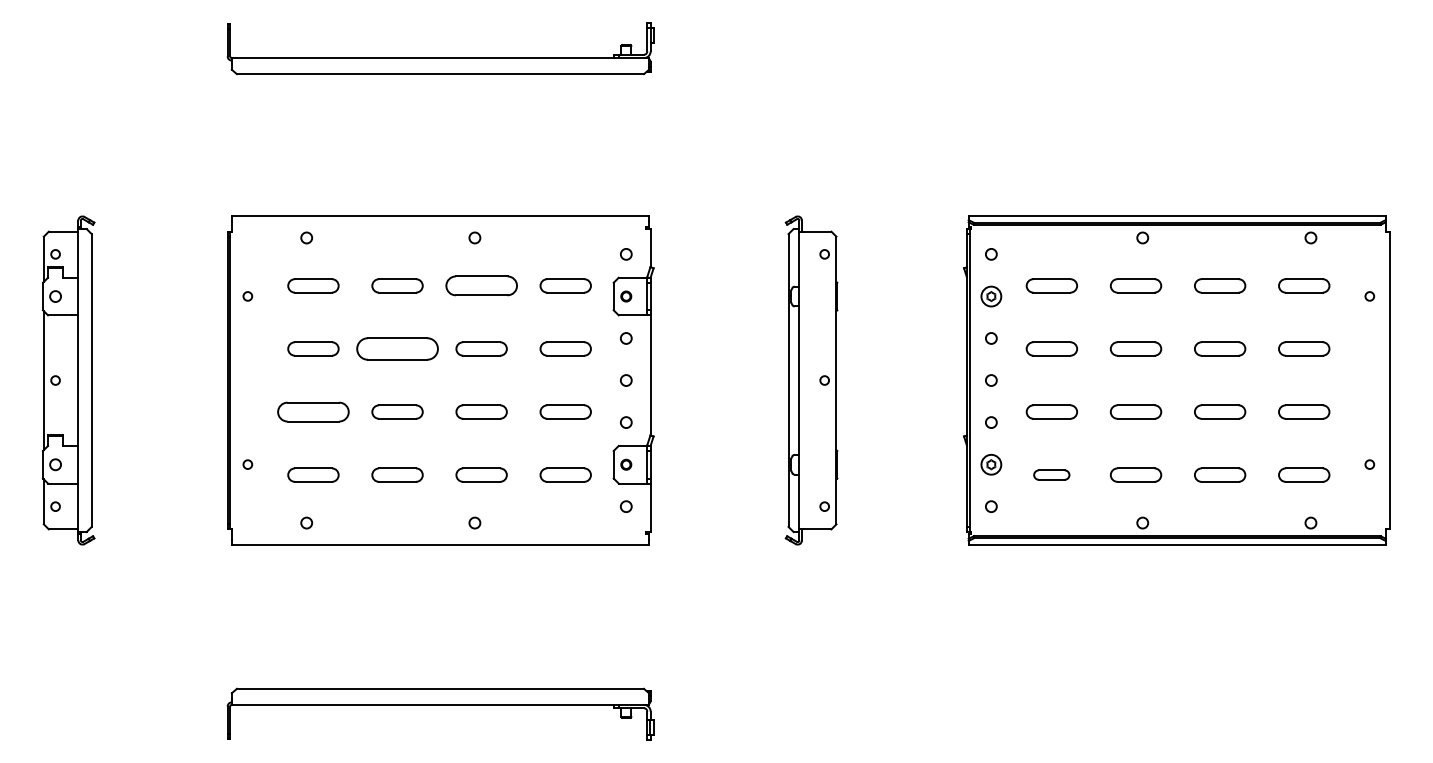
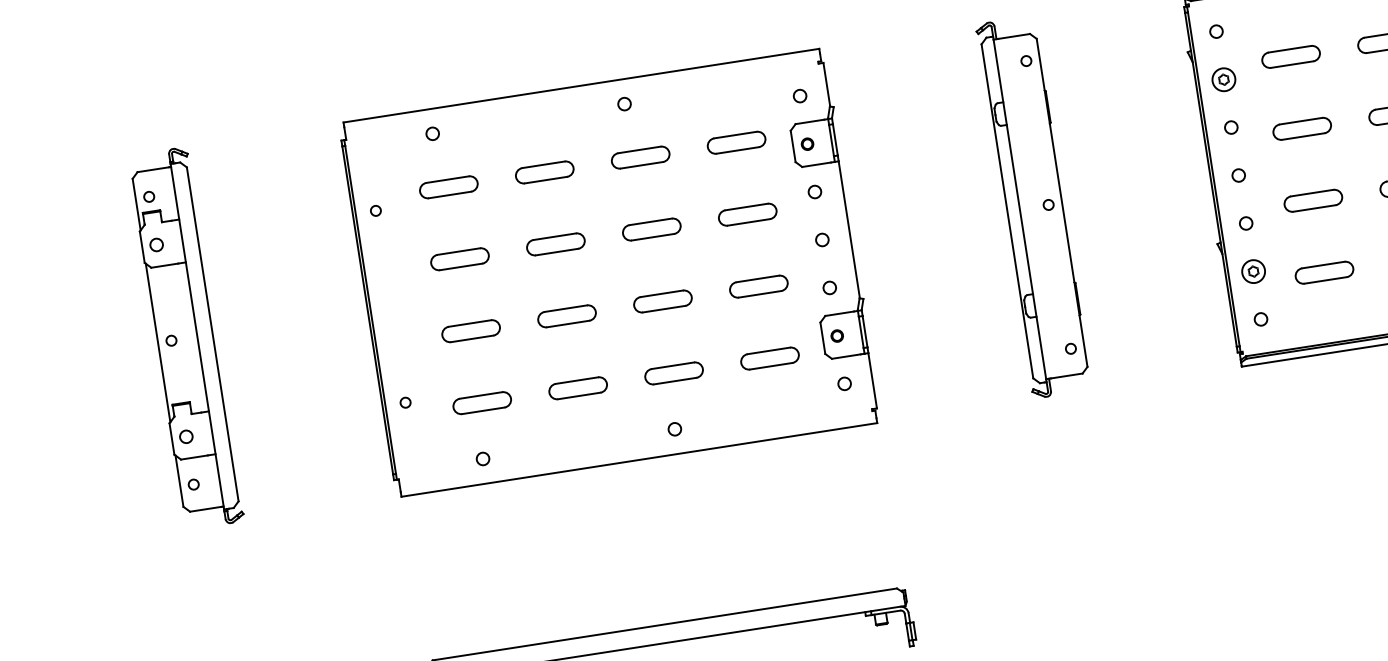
part: (481, 285) -> (640, 157), size x0.71
part: (397, 348) -> (555, 243), size x0.62
part: (313, 411) -> (471, 330), size x0.71
part: (1051, 474) -> (1323, 272), size x1.43

